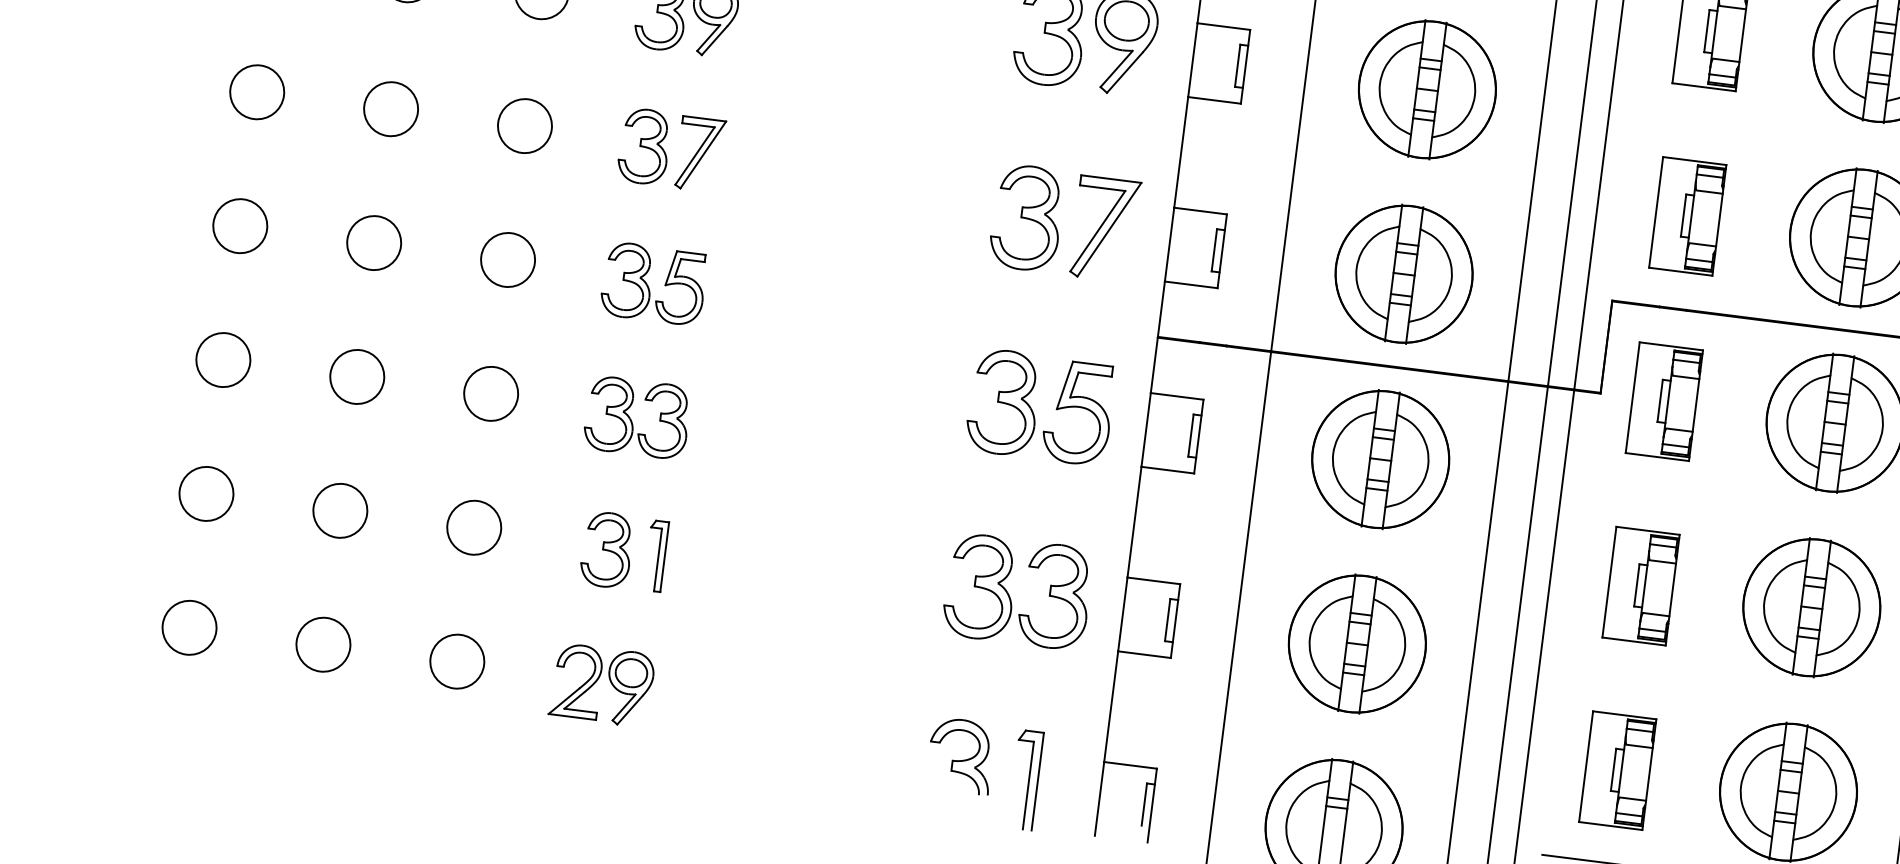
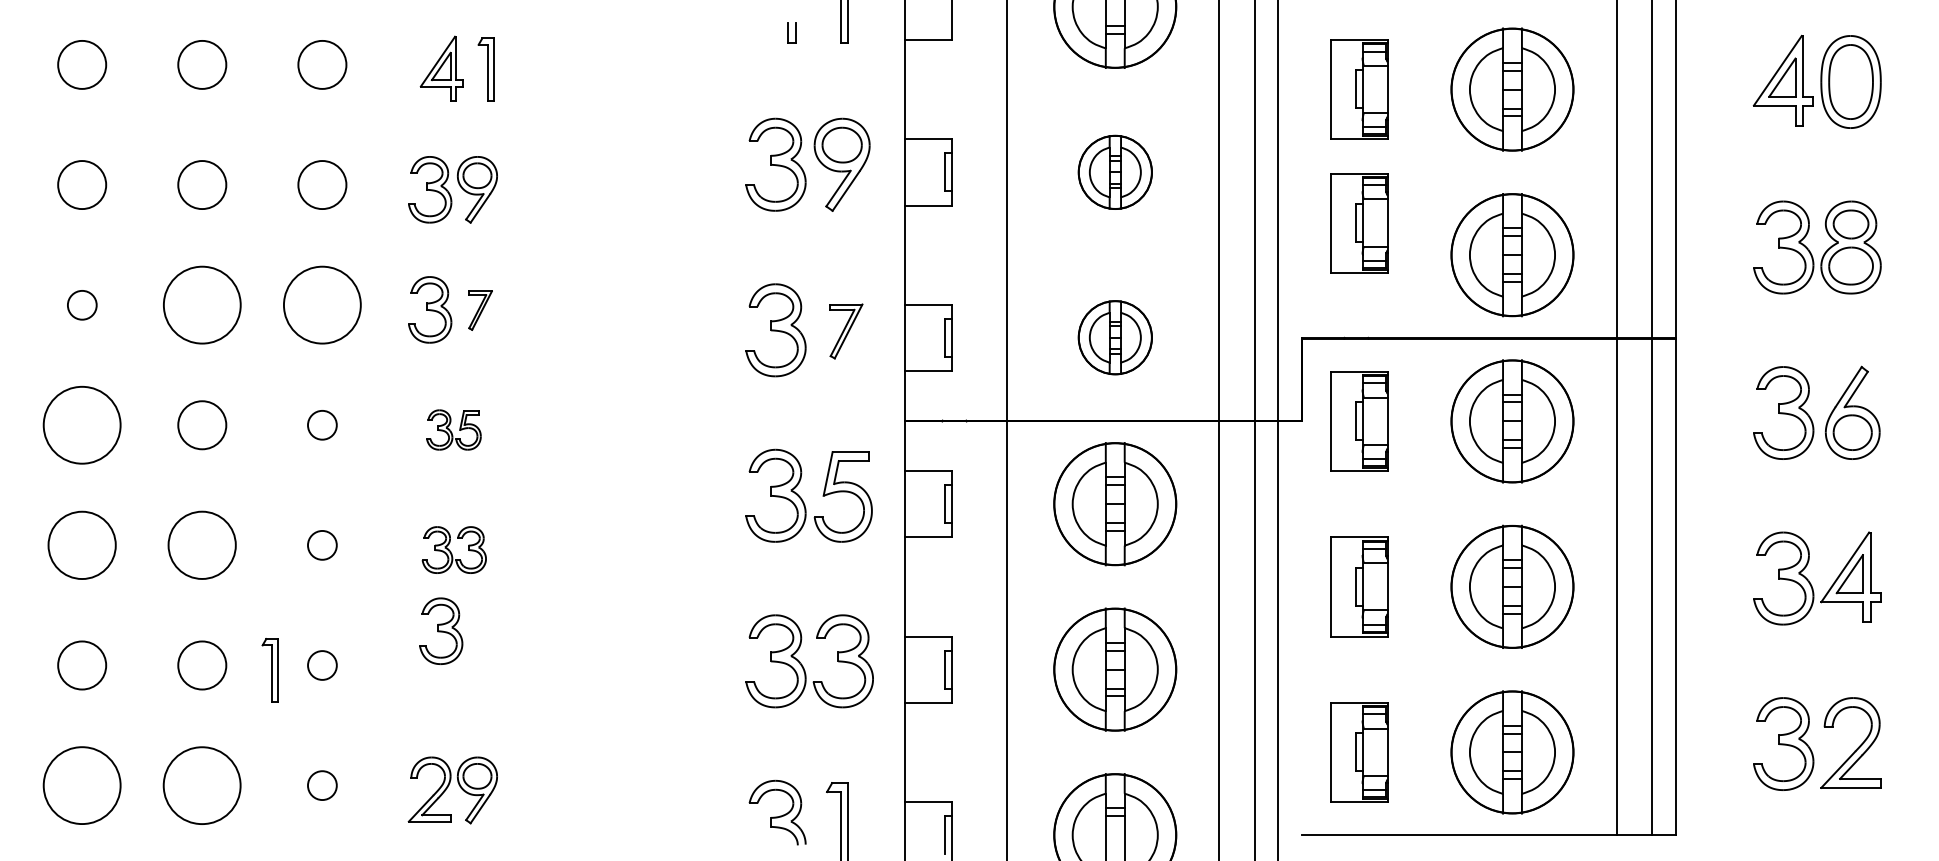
part: (1427, 89) -> (1115, 172), size x0.6
circle: (257, 92) -> (82, 305), size x0.6
circle: (391, 109) -> (202, 305), size x1.6
circle: (525, 126) -> (322, 305), size x1.6
part: (700, 154) -> (480, 310), size x0.6
part: (1687, 216) -> (1359, 223), moved
circle: (240, 226) -> (82, 425), size x1.6
part: (1105, 229) -> (846, 331), size x0.6
circle: (508, 260) -> (322, 425), size x0.6
part: (1404, 273) -> (1115, 337), size x0.6
part: (653, 283) -> (453, 429), size x0.6
circle: (223, 360) -> (82, 545), size x1.4
circle: (357, 377) -> (202, 545), size x1.4
circle: (491, 394) -> (322, 545), size x0.6
part: (637, 417) -> (454, 549), size x0.7
circle: (474, 527) -> (322, 665), size x0.6
part: (607, 549) -> (441, 630), moved
part: (655, 556) -> (269, 670), moved
circle: (189, 627) -> (82, 785), size x1.6
circle: (323, 644) -> (202, 785), size x1.6
circle: (457, 661) -> (322, 785), size x0.6

